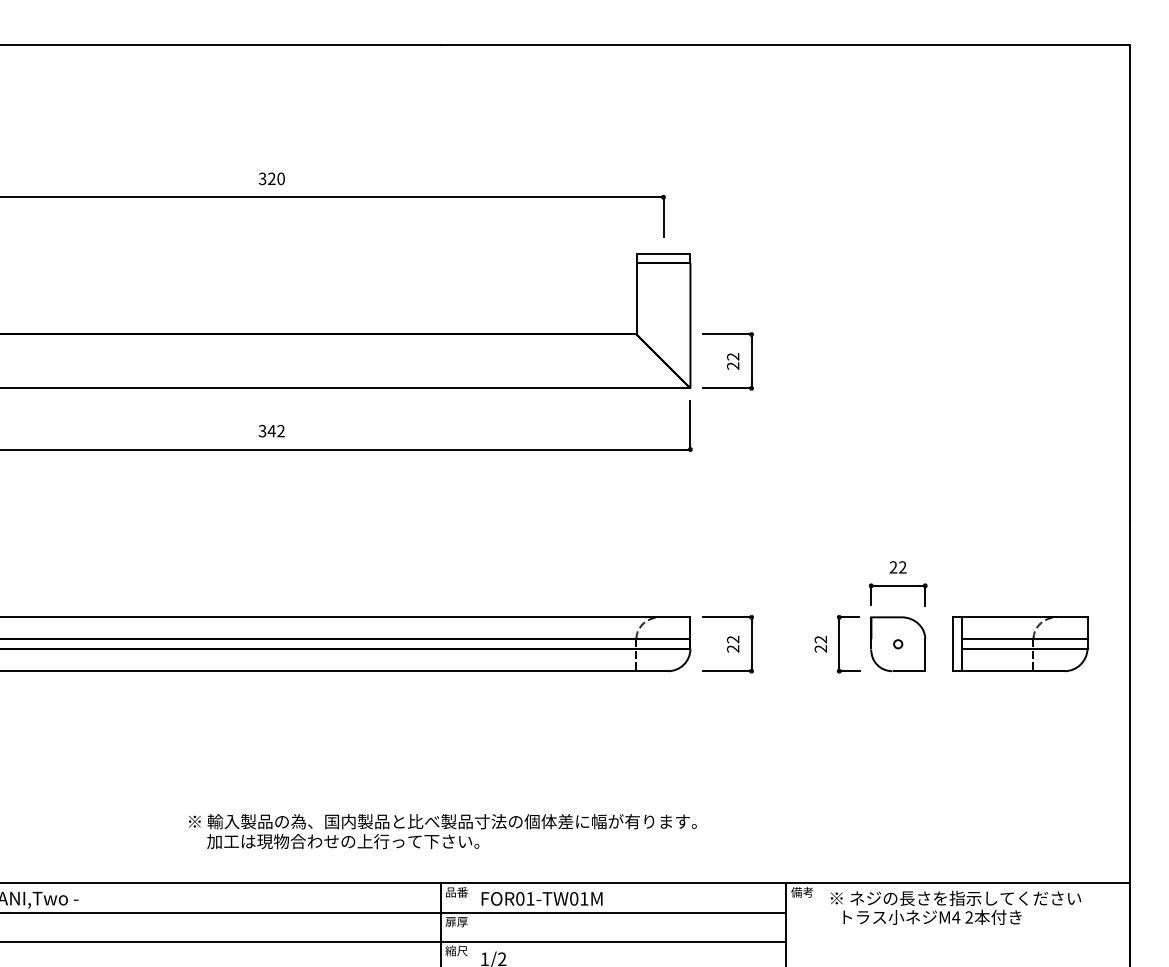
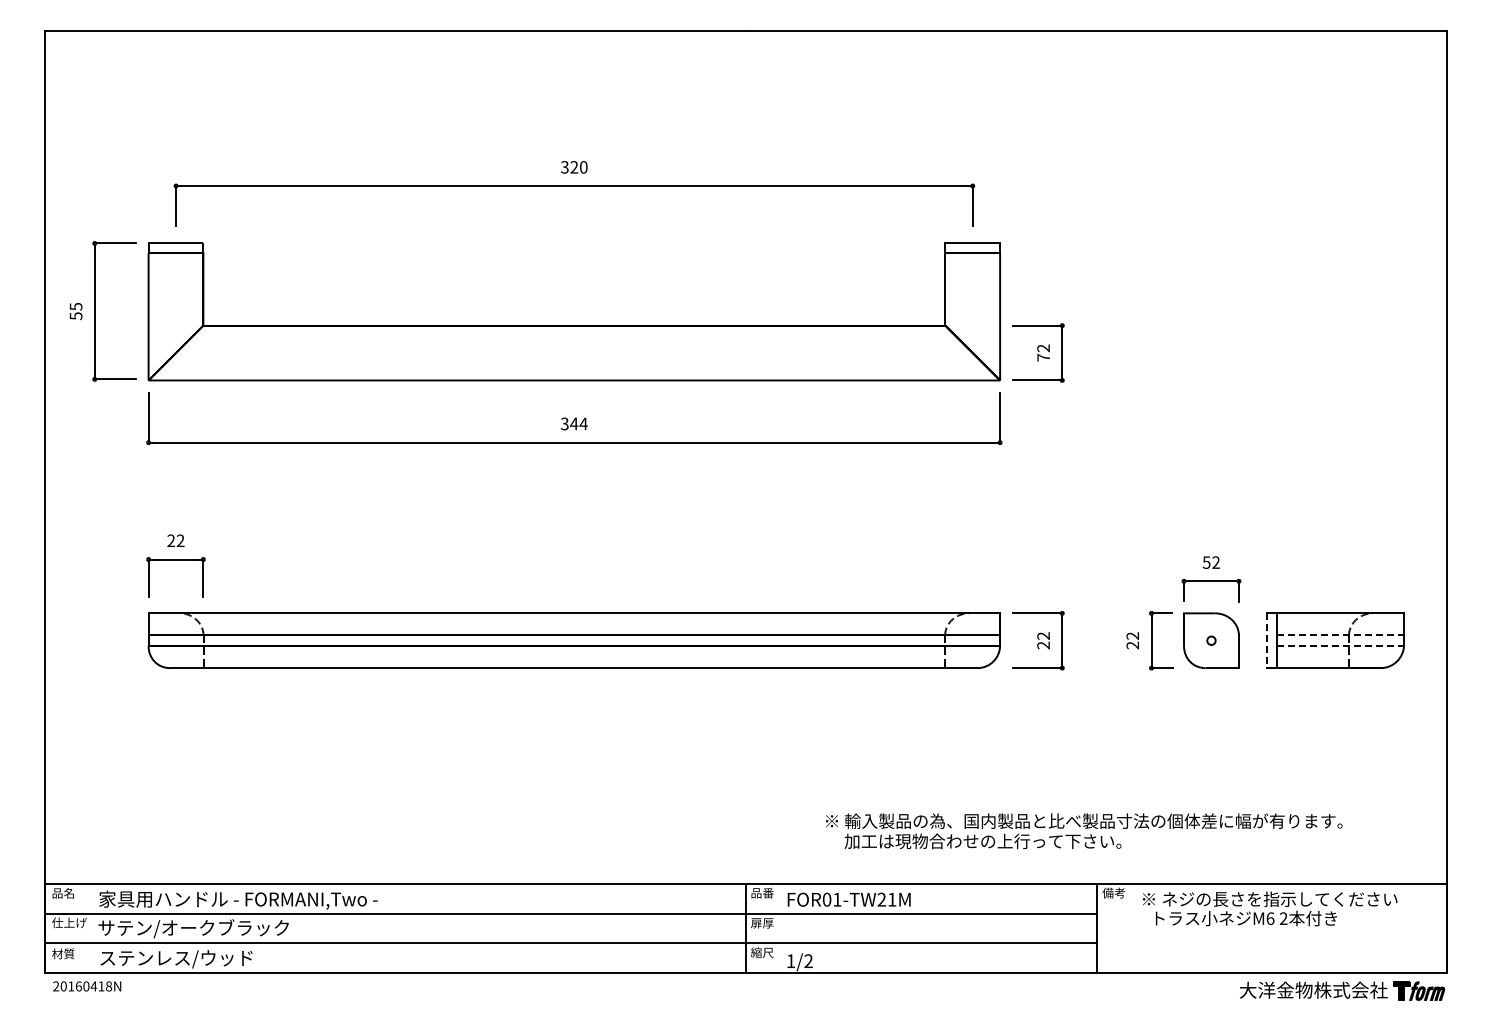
text: (733, 365) -> (1043, 357), 22 -> 72
text: (280, 430) -> (583, 423), 342 -> 344
text: (893, 567) -> (1206, 562), 22 -> 52
line: (1025, 639) -> (1340, 635), solid -> dashed
line: (953, 645) -> (1267, 641), solid -> dashed
line: (1025, 649) -> (1340, 646), solid -> dashed
text: (443, 831) -> (1084, 831), moved
text: (573, 898) -> (881, 899), FOR01-TW01M -> FOR01-TW21M
text: (956, 917) -> (1270, 918), M4 -> M6

